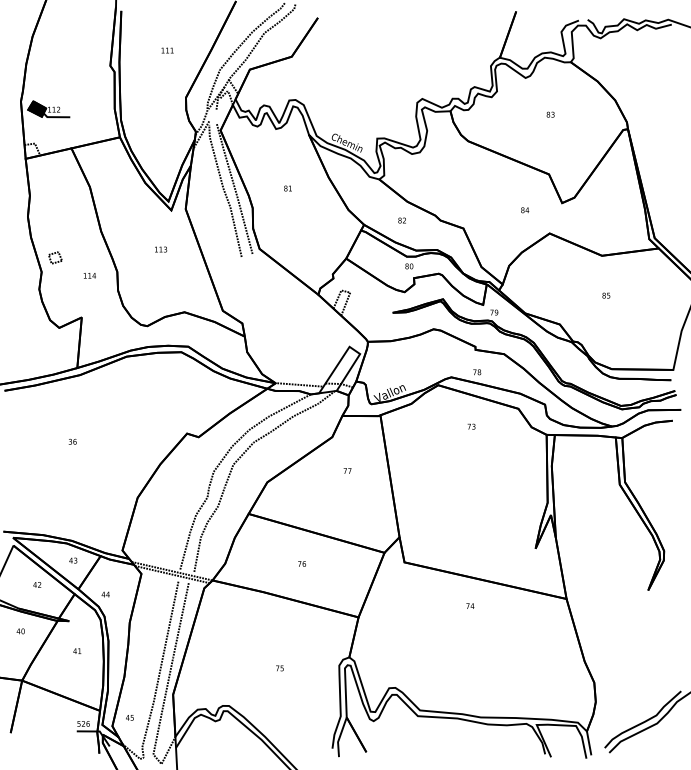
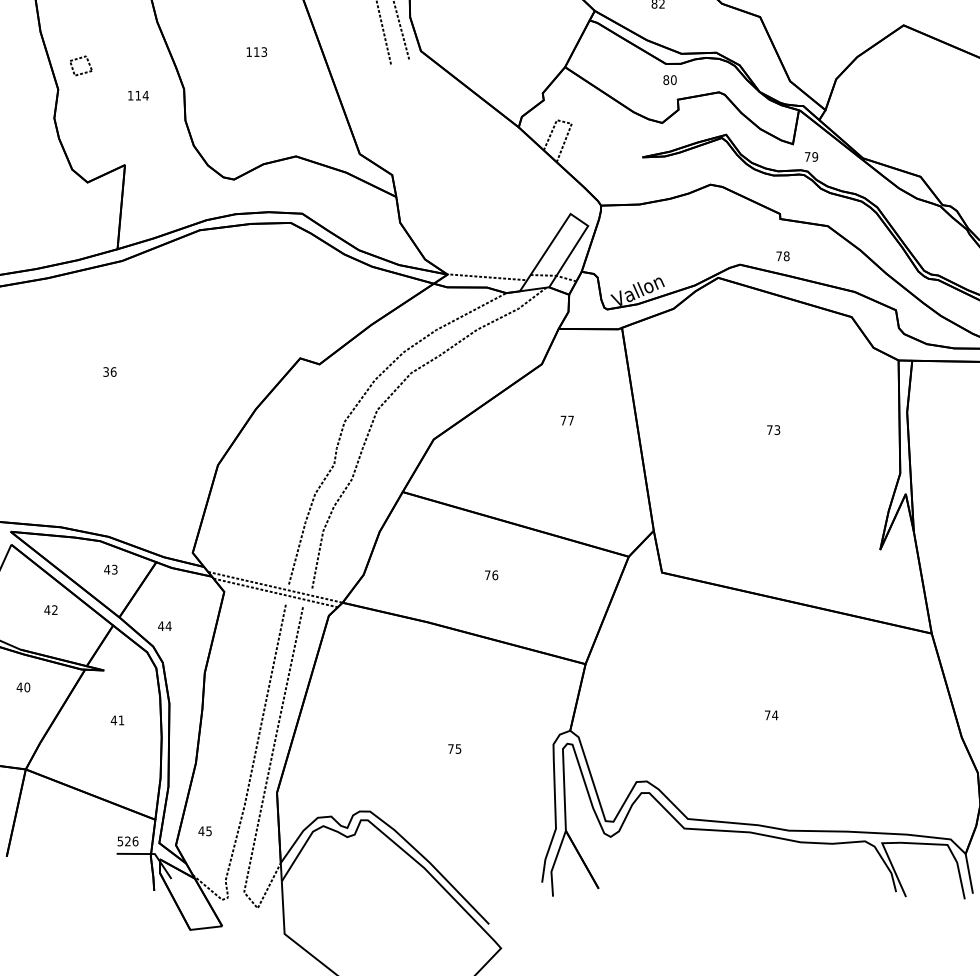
text: (471, 426) -> (773, 429), moved
text: (470, 605) -> (771, 714), moved

